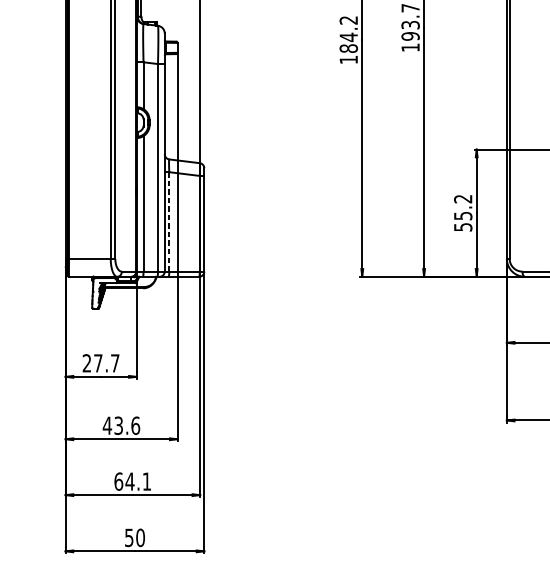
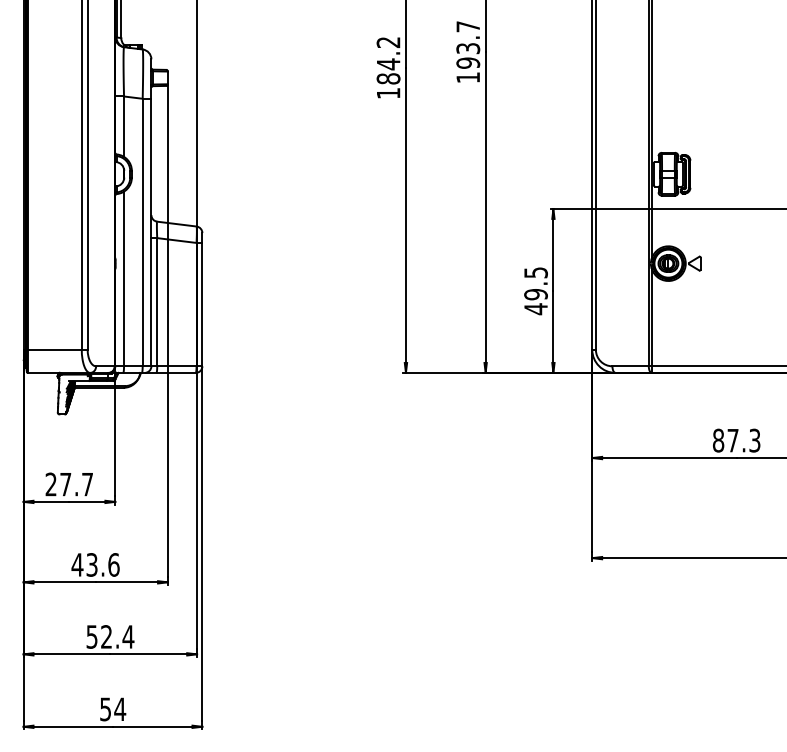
text: (462, 213) -> (535, 291), 55.2 -> 49.5
line: (169, 222) -> (157, 302), dashed -> solid
text: (133, 481) -> (110, 636), 64.1 -> 52.4
text: (140, 537) -> (120, 709), 50 -> 54

